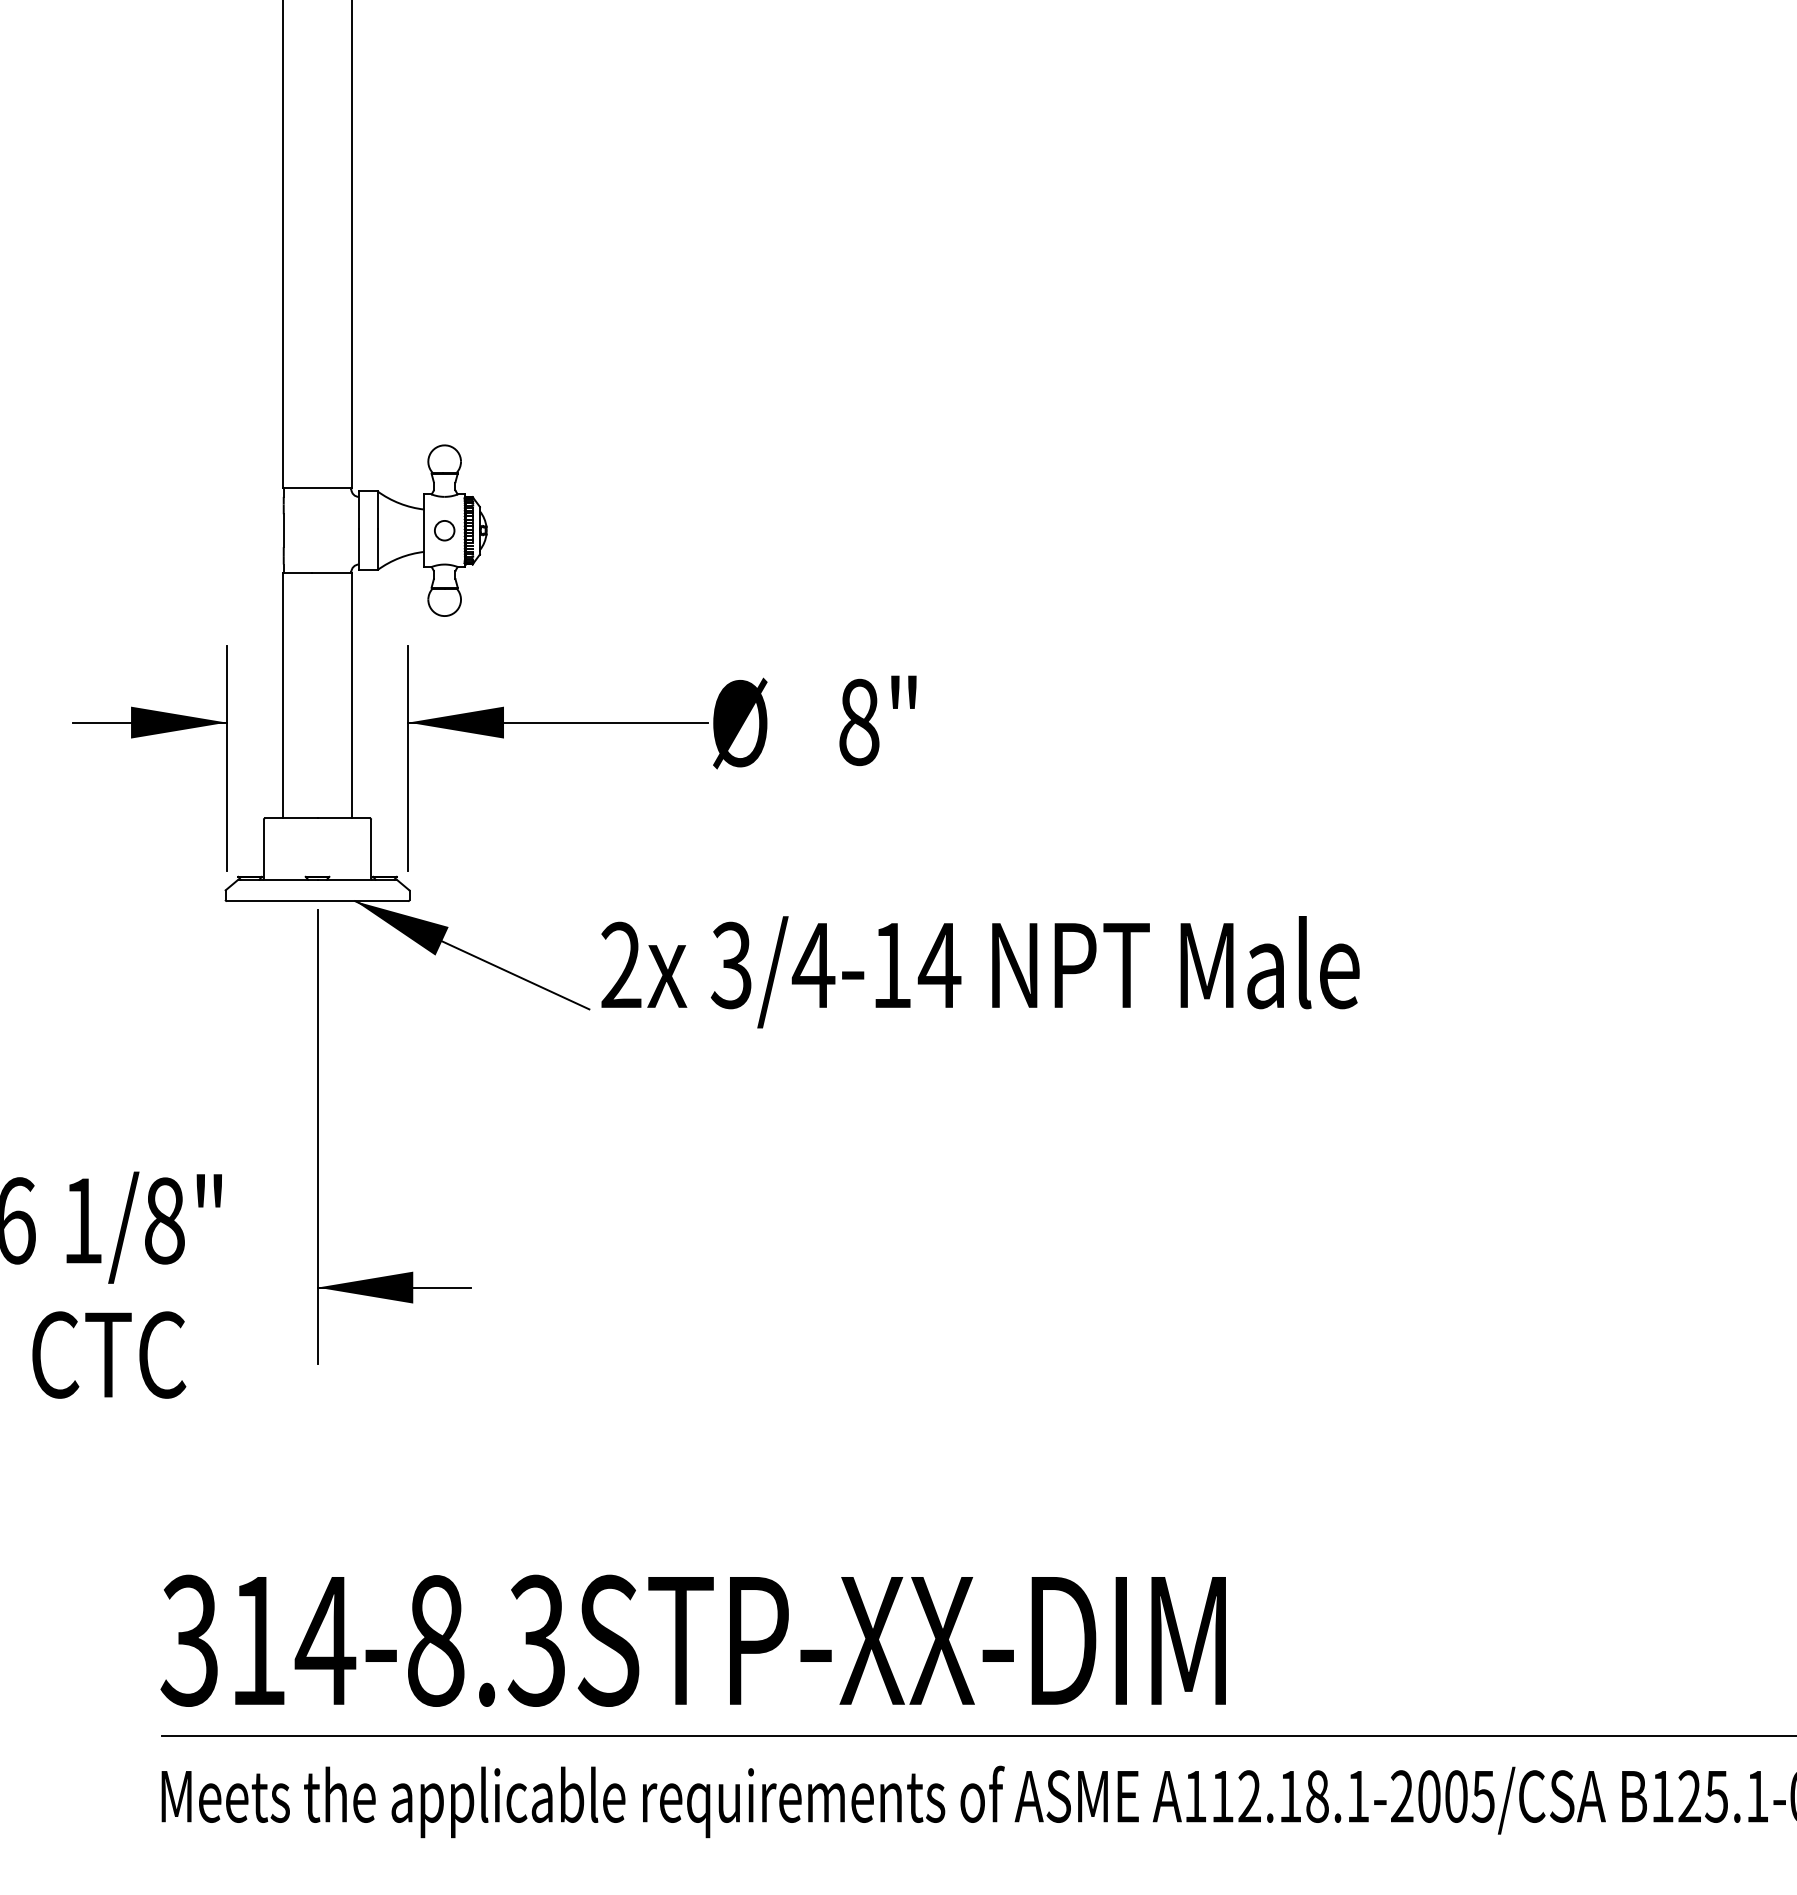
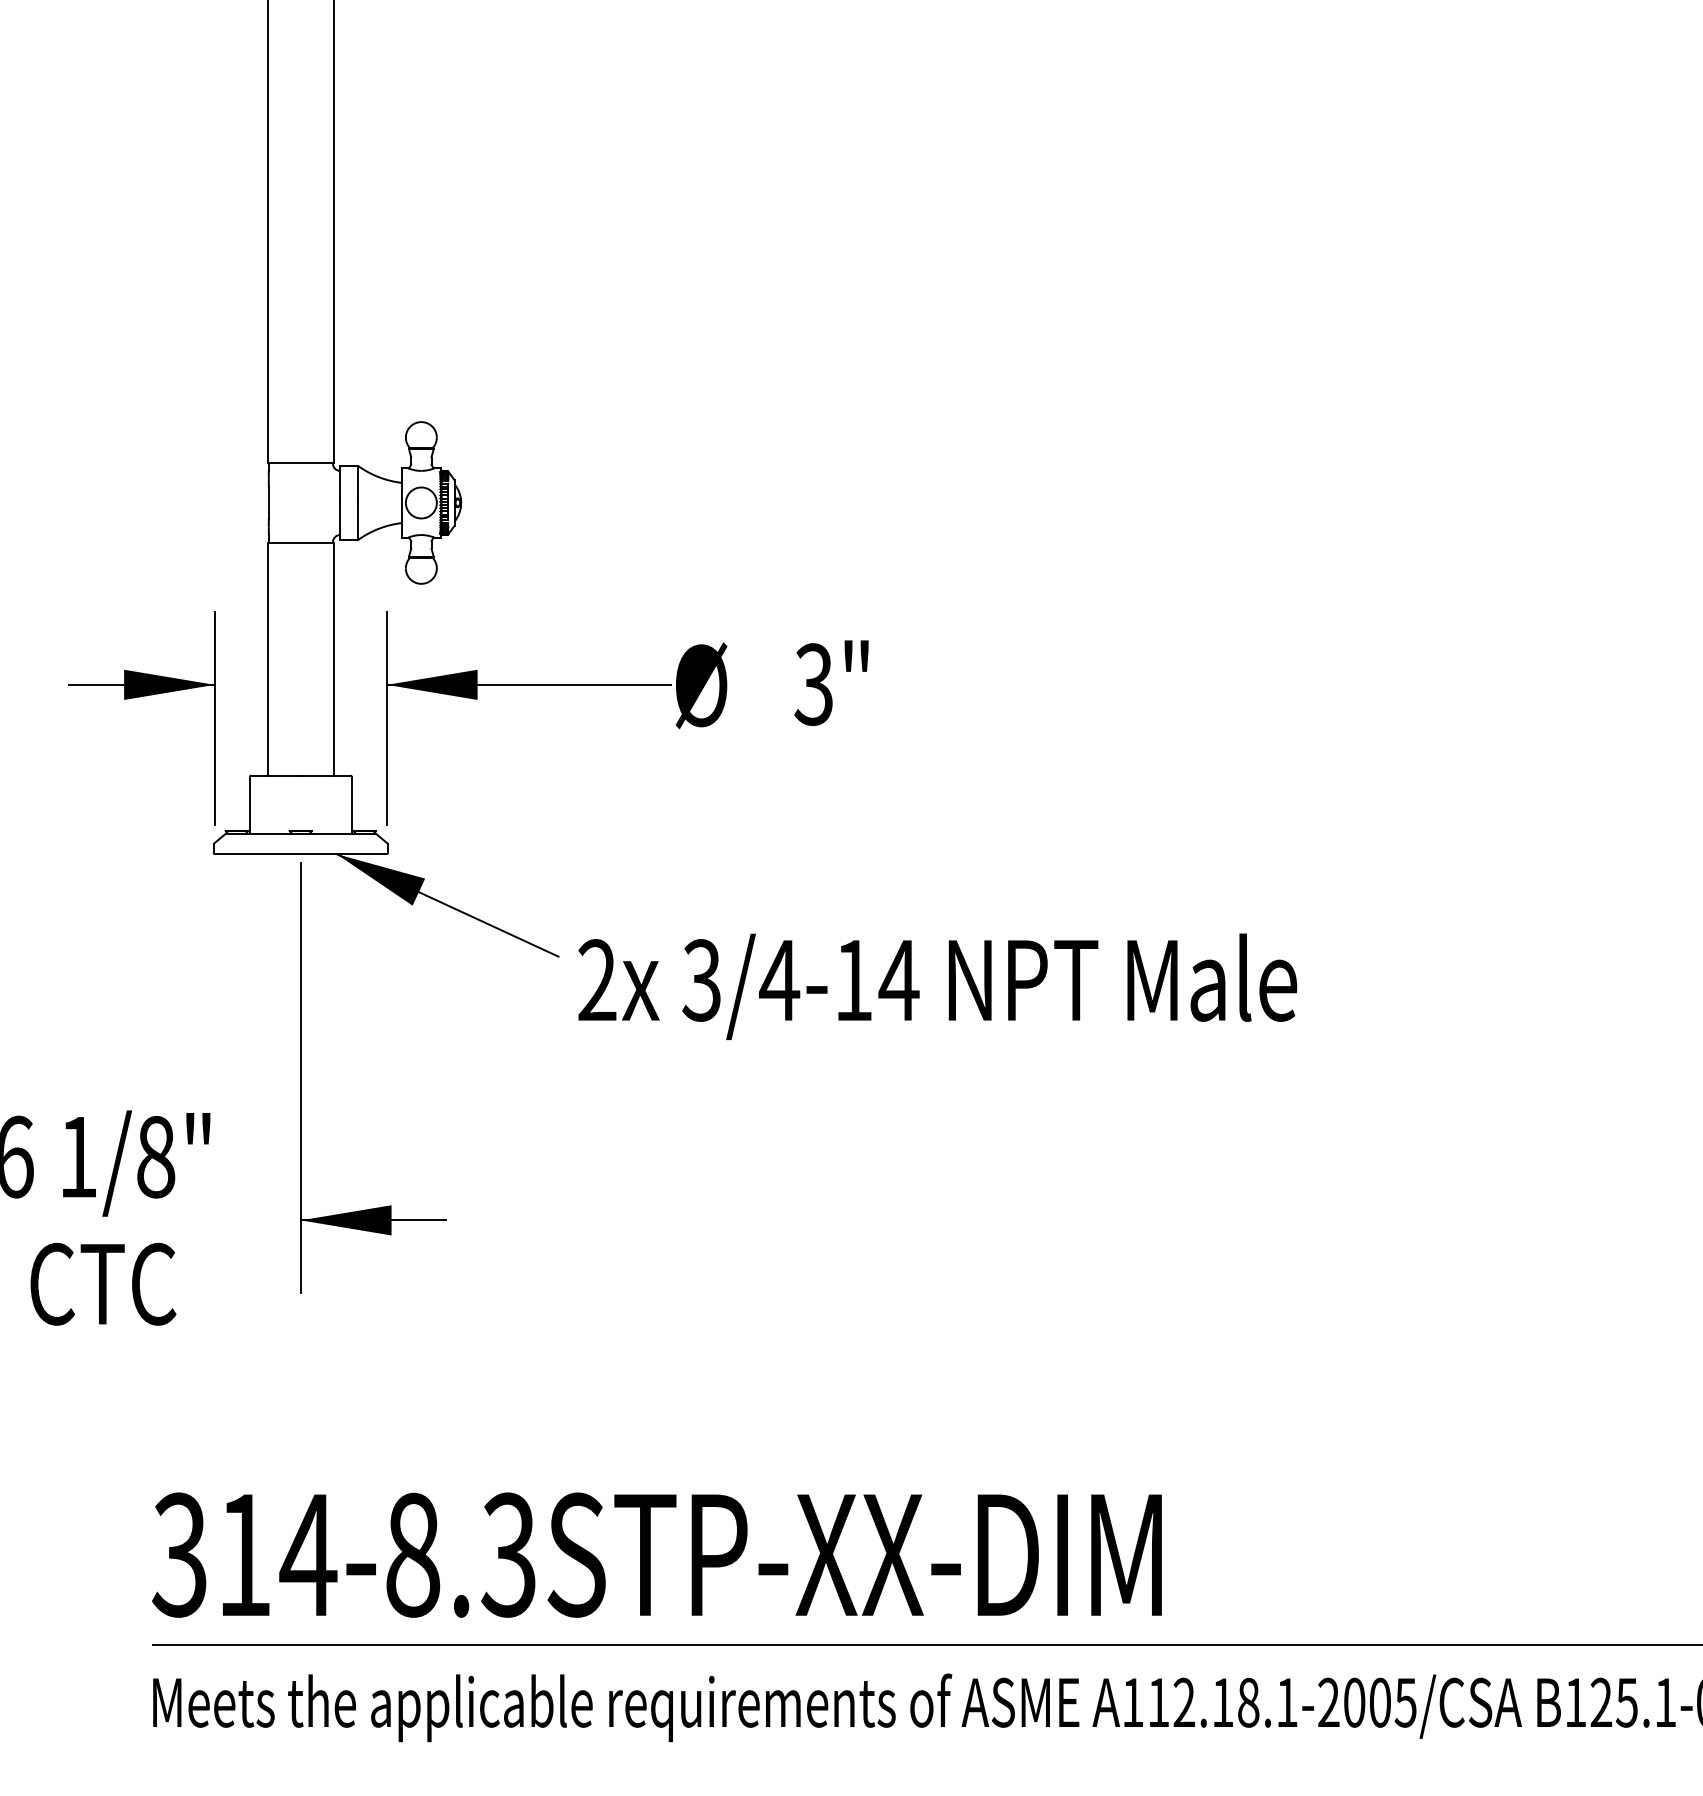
circle: (444, 530) -> (421, 502), size x1.67
text: (858, 721) -> (813, 683), 8" -> 3"
text: (980, 972) -> (937, 987), moved

